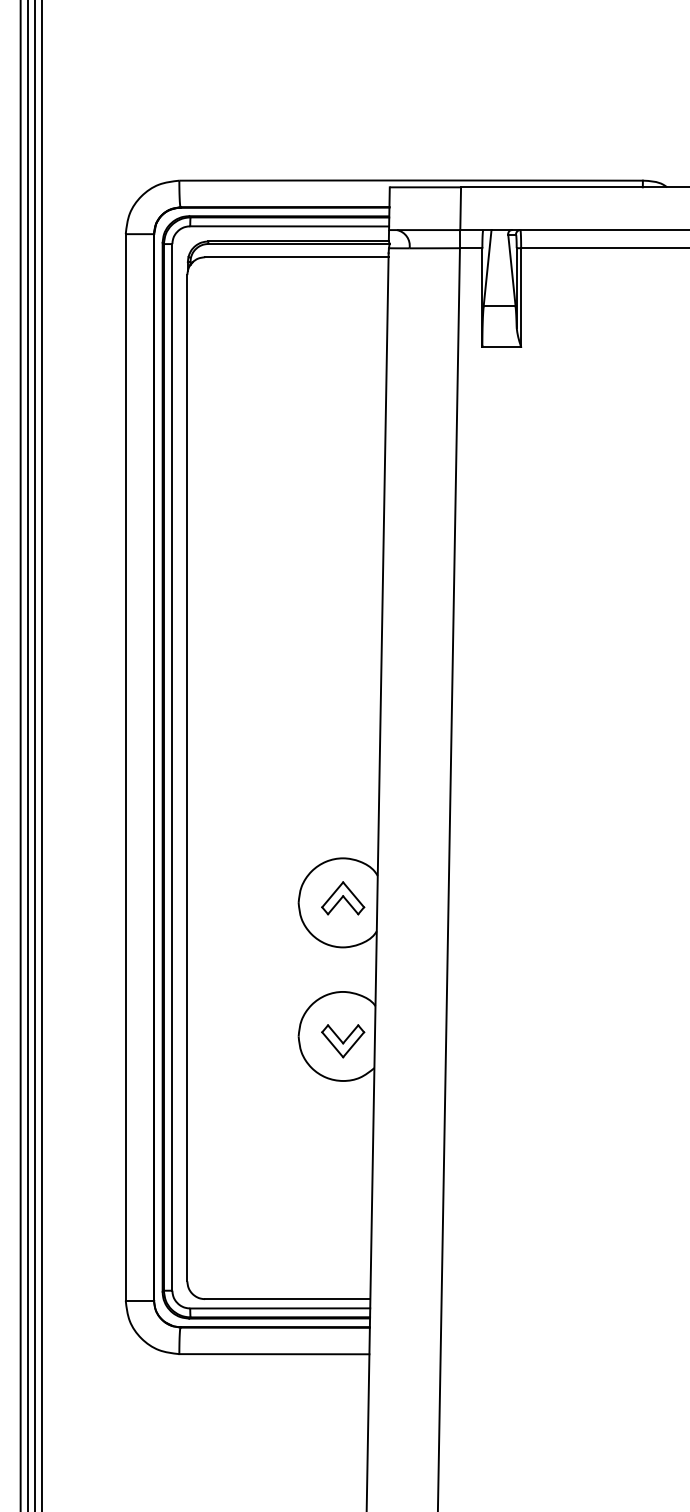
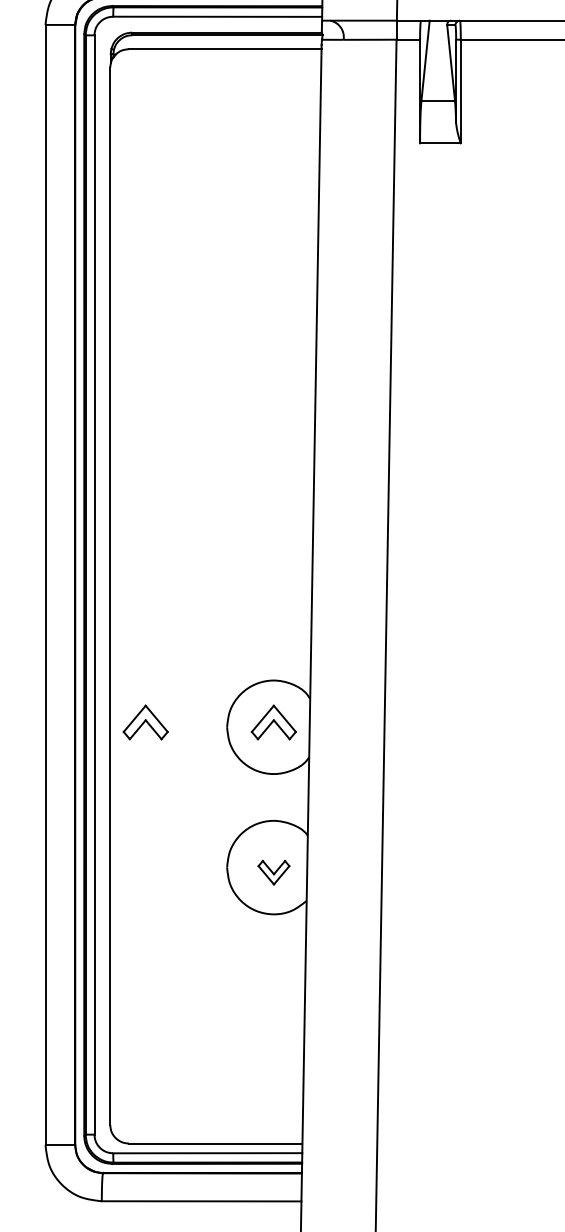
part: (221, 898) -> (146, 722), added
part: (343, 1041) -> (274, 872), size x0.7

